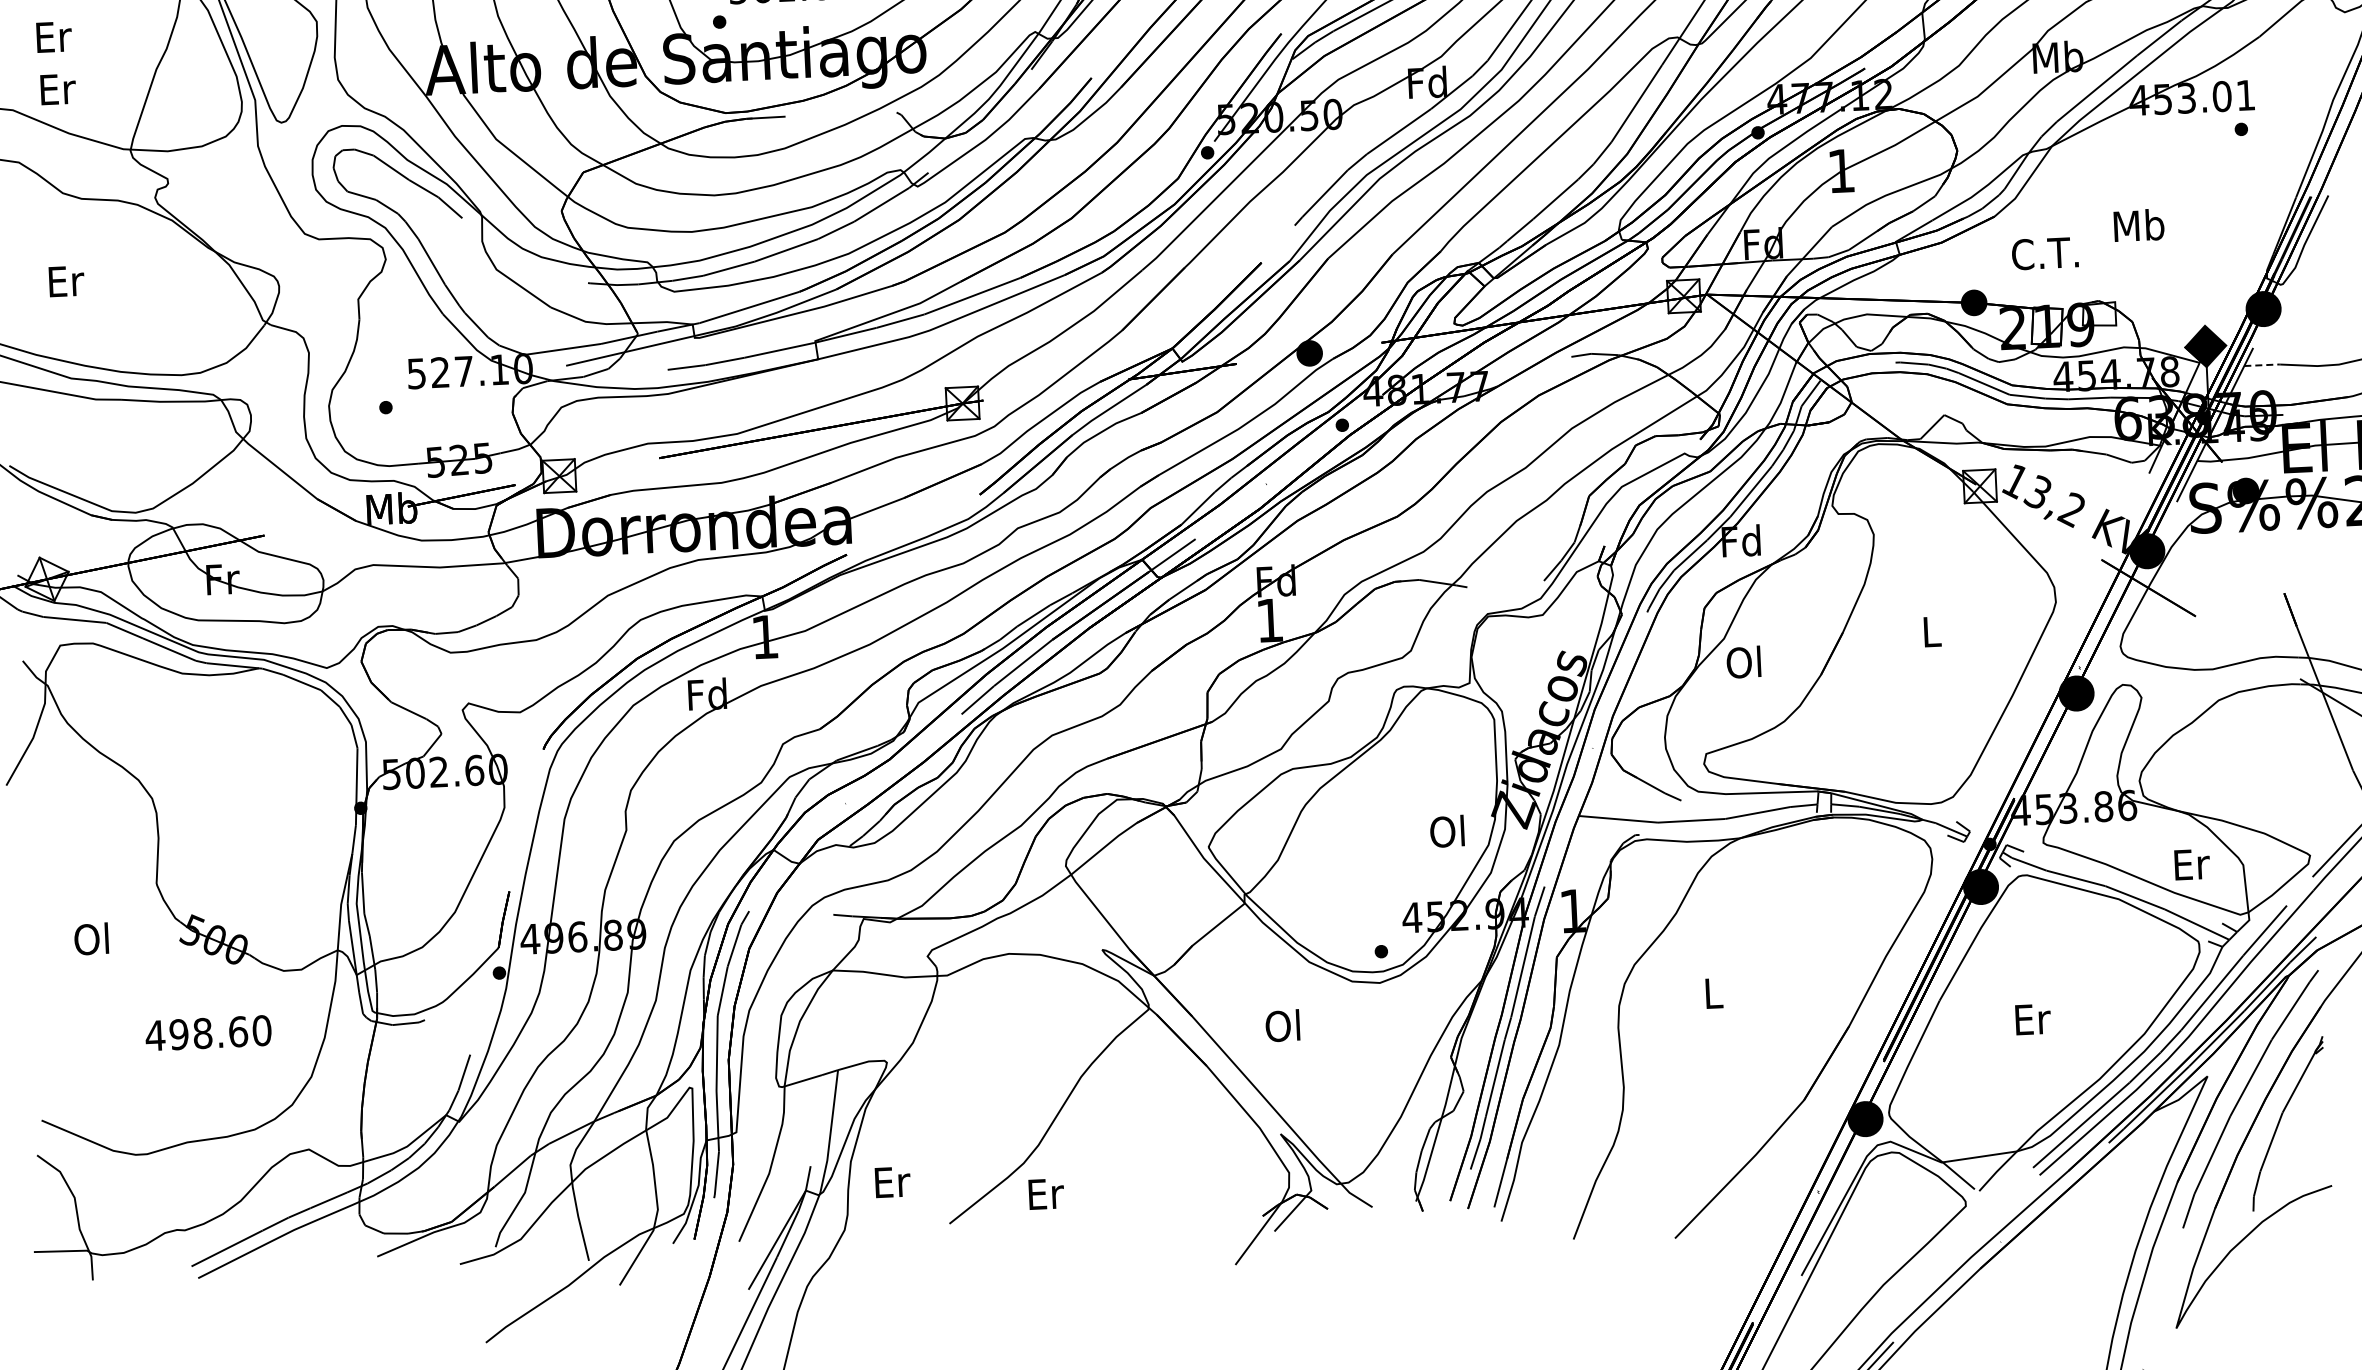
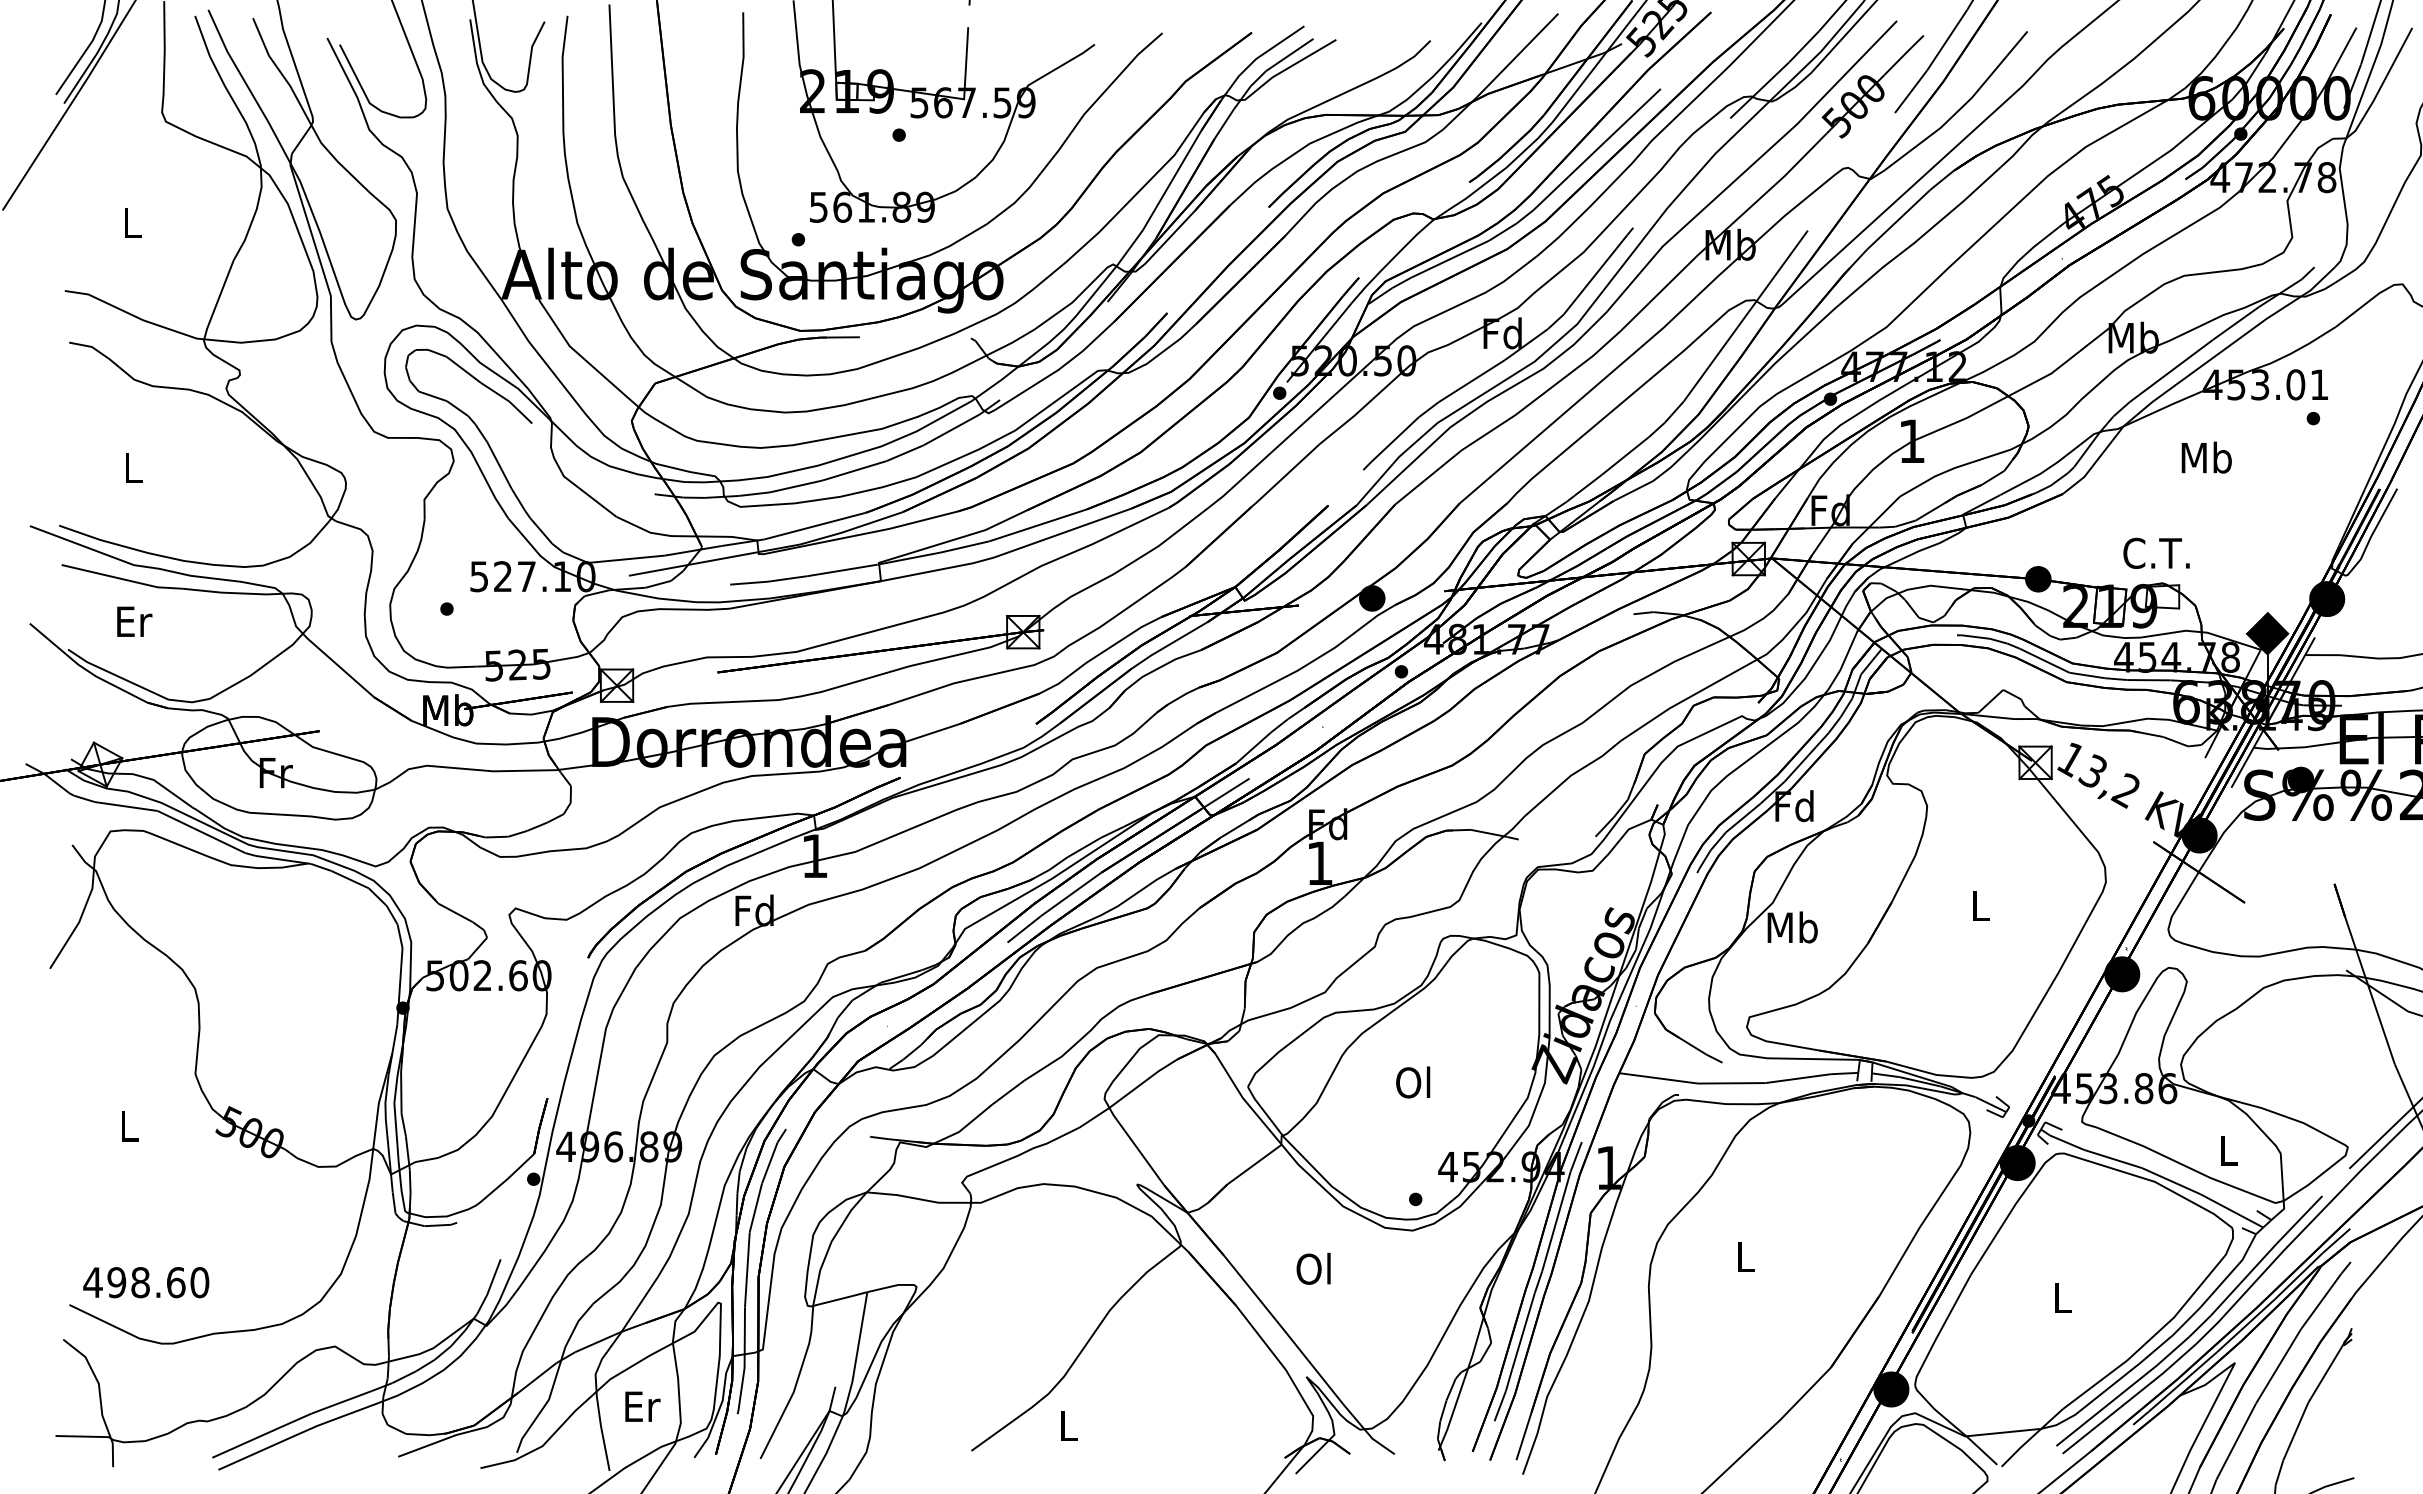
text: (53, 37) -> (132, 223), Er -> L
text: (58, 89) -> (134, 621), moved
text: (2138, 225) -> (2206, 457), moved
text: (2045, 252) -> (2156, 552), moved
text: (66, 280) -> (133, 467), Er -> L
line: (2263, 365) -> (2324, 655), dashed -> solid
text: (1744, 662) -> (1792, 927), Ol -> Mb
text: (1447, 831) -> (1413, 1082), moved
text: (2192, 864) -> (2229, 1150), Er -> L
text: (91, 939) -> (127, 1126), Ol -> L
text: (2033, 1019) -> (2063, 1297), Er -> L
text: (208, 1033) -> (146, 1282), moved
text: (892, 1182) -> (642, 1406), moved
text: (1046, 1193) -> (1069, 1425), Er -> L

